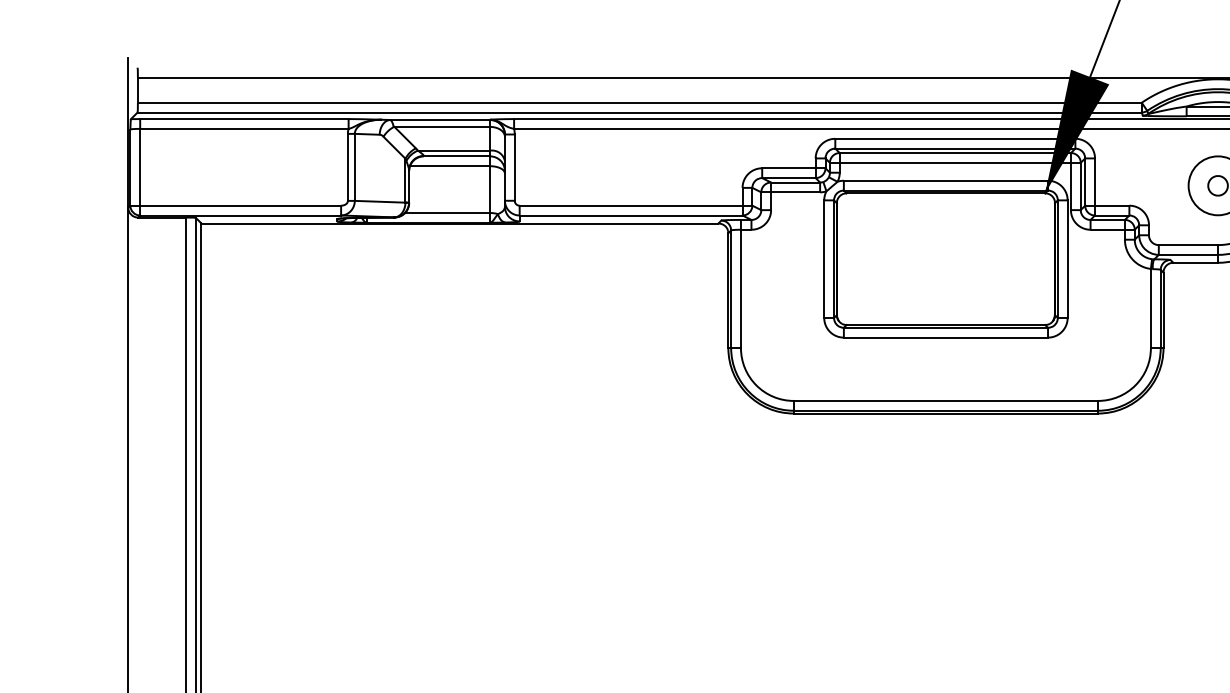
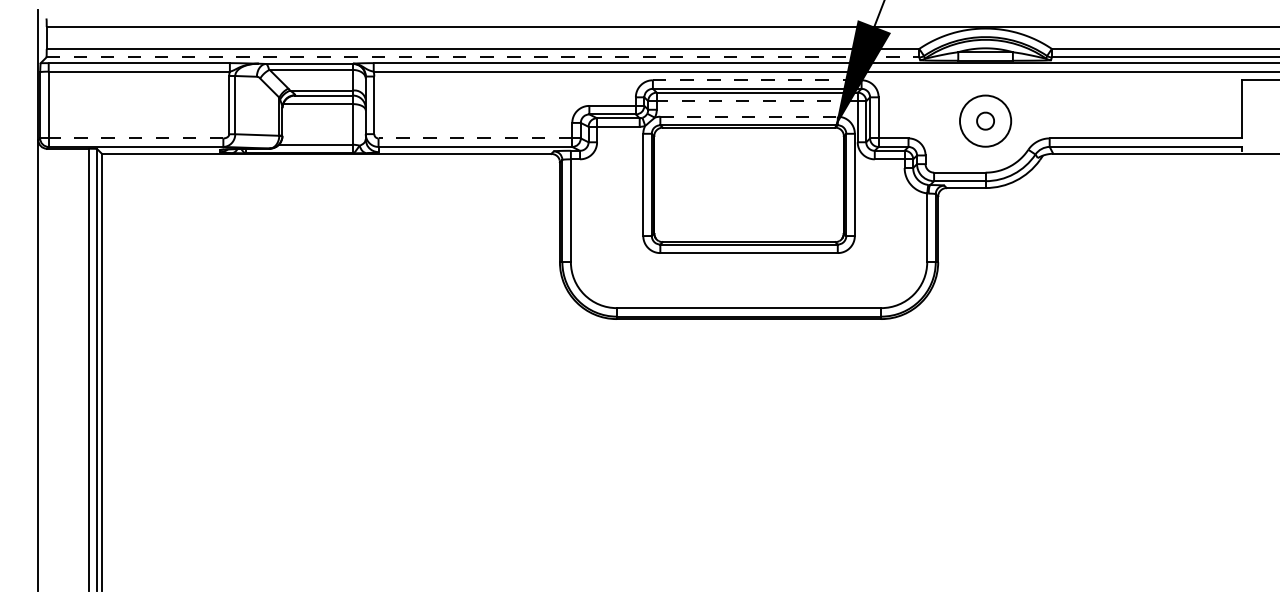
line: (640, 112) -> (483, 57), solid -> dashed
line: (955, 139) -> (757, 80), solid -> dashed
line: (954, 163) -> (756, 101), solid -> dashed
line: (946, 180) -> (749, 116), solid -> dashed
line: (240, 205) -> (135, 138), solid -> dashed
line: (631, 205) -> (475, 138), solid -> dashed

